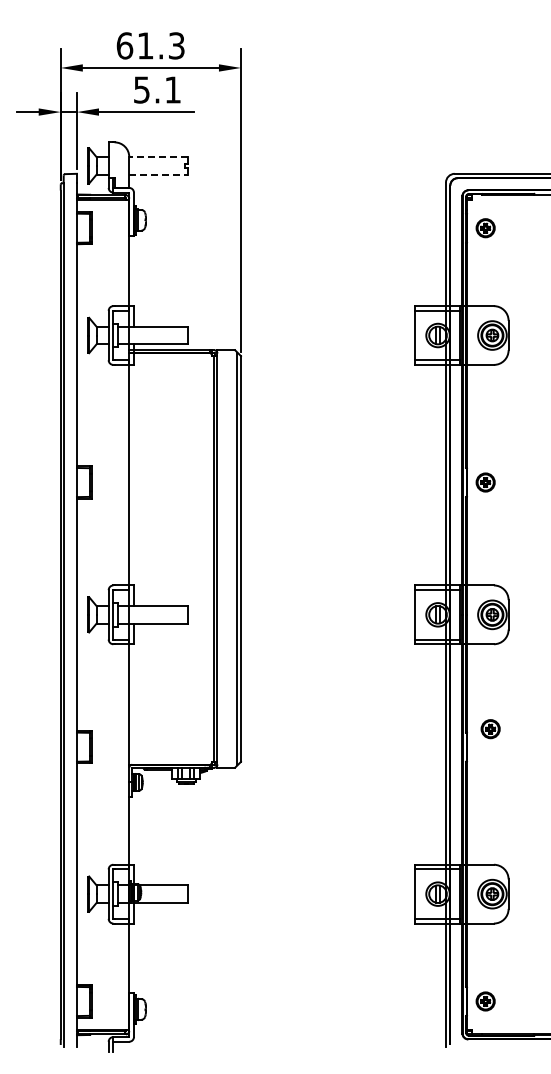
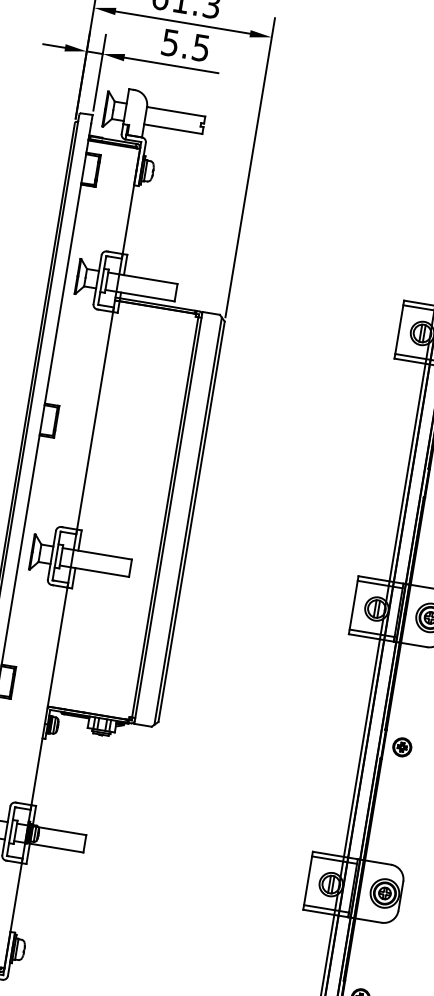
text: (172, 89) -> (200, 47), 5.1 -> 5.5
line: (158, 157) -> (175, 112), dashed -> solid
line: (158, 174) -> (173, 128), dashed -> solid
part: (490, 729) -> (402, 747), moved

